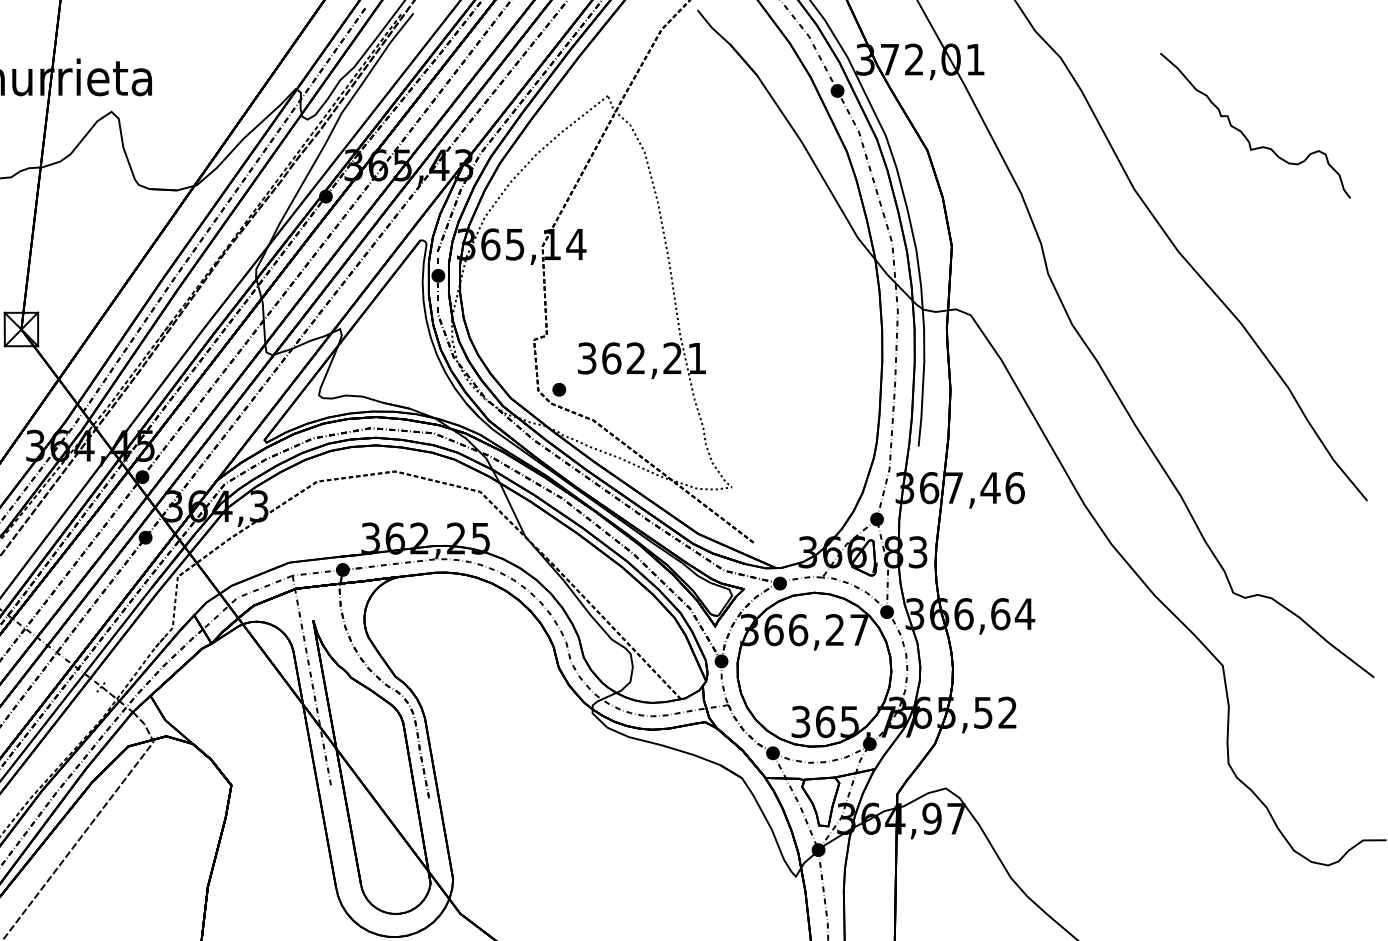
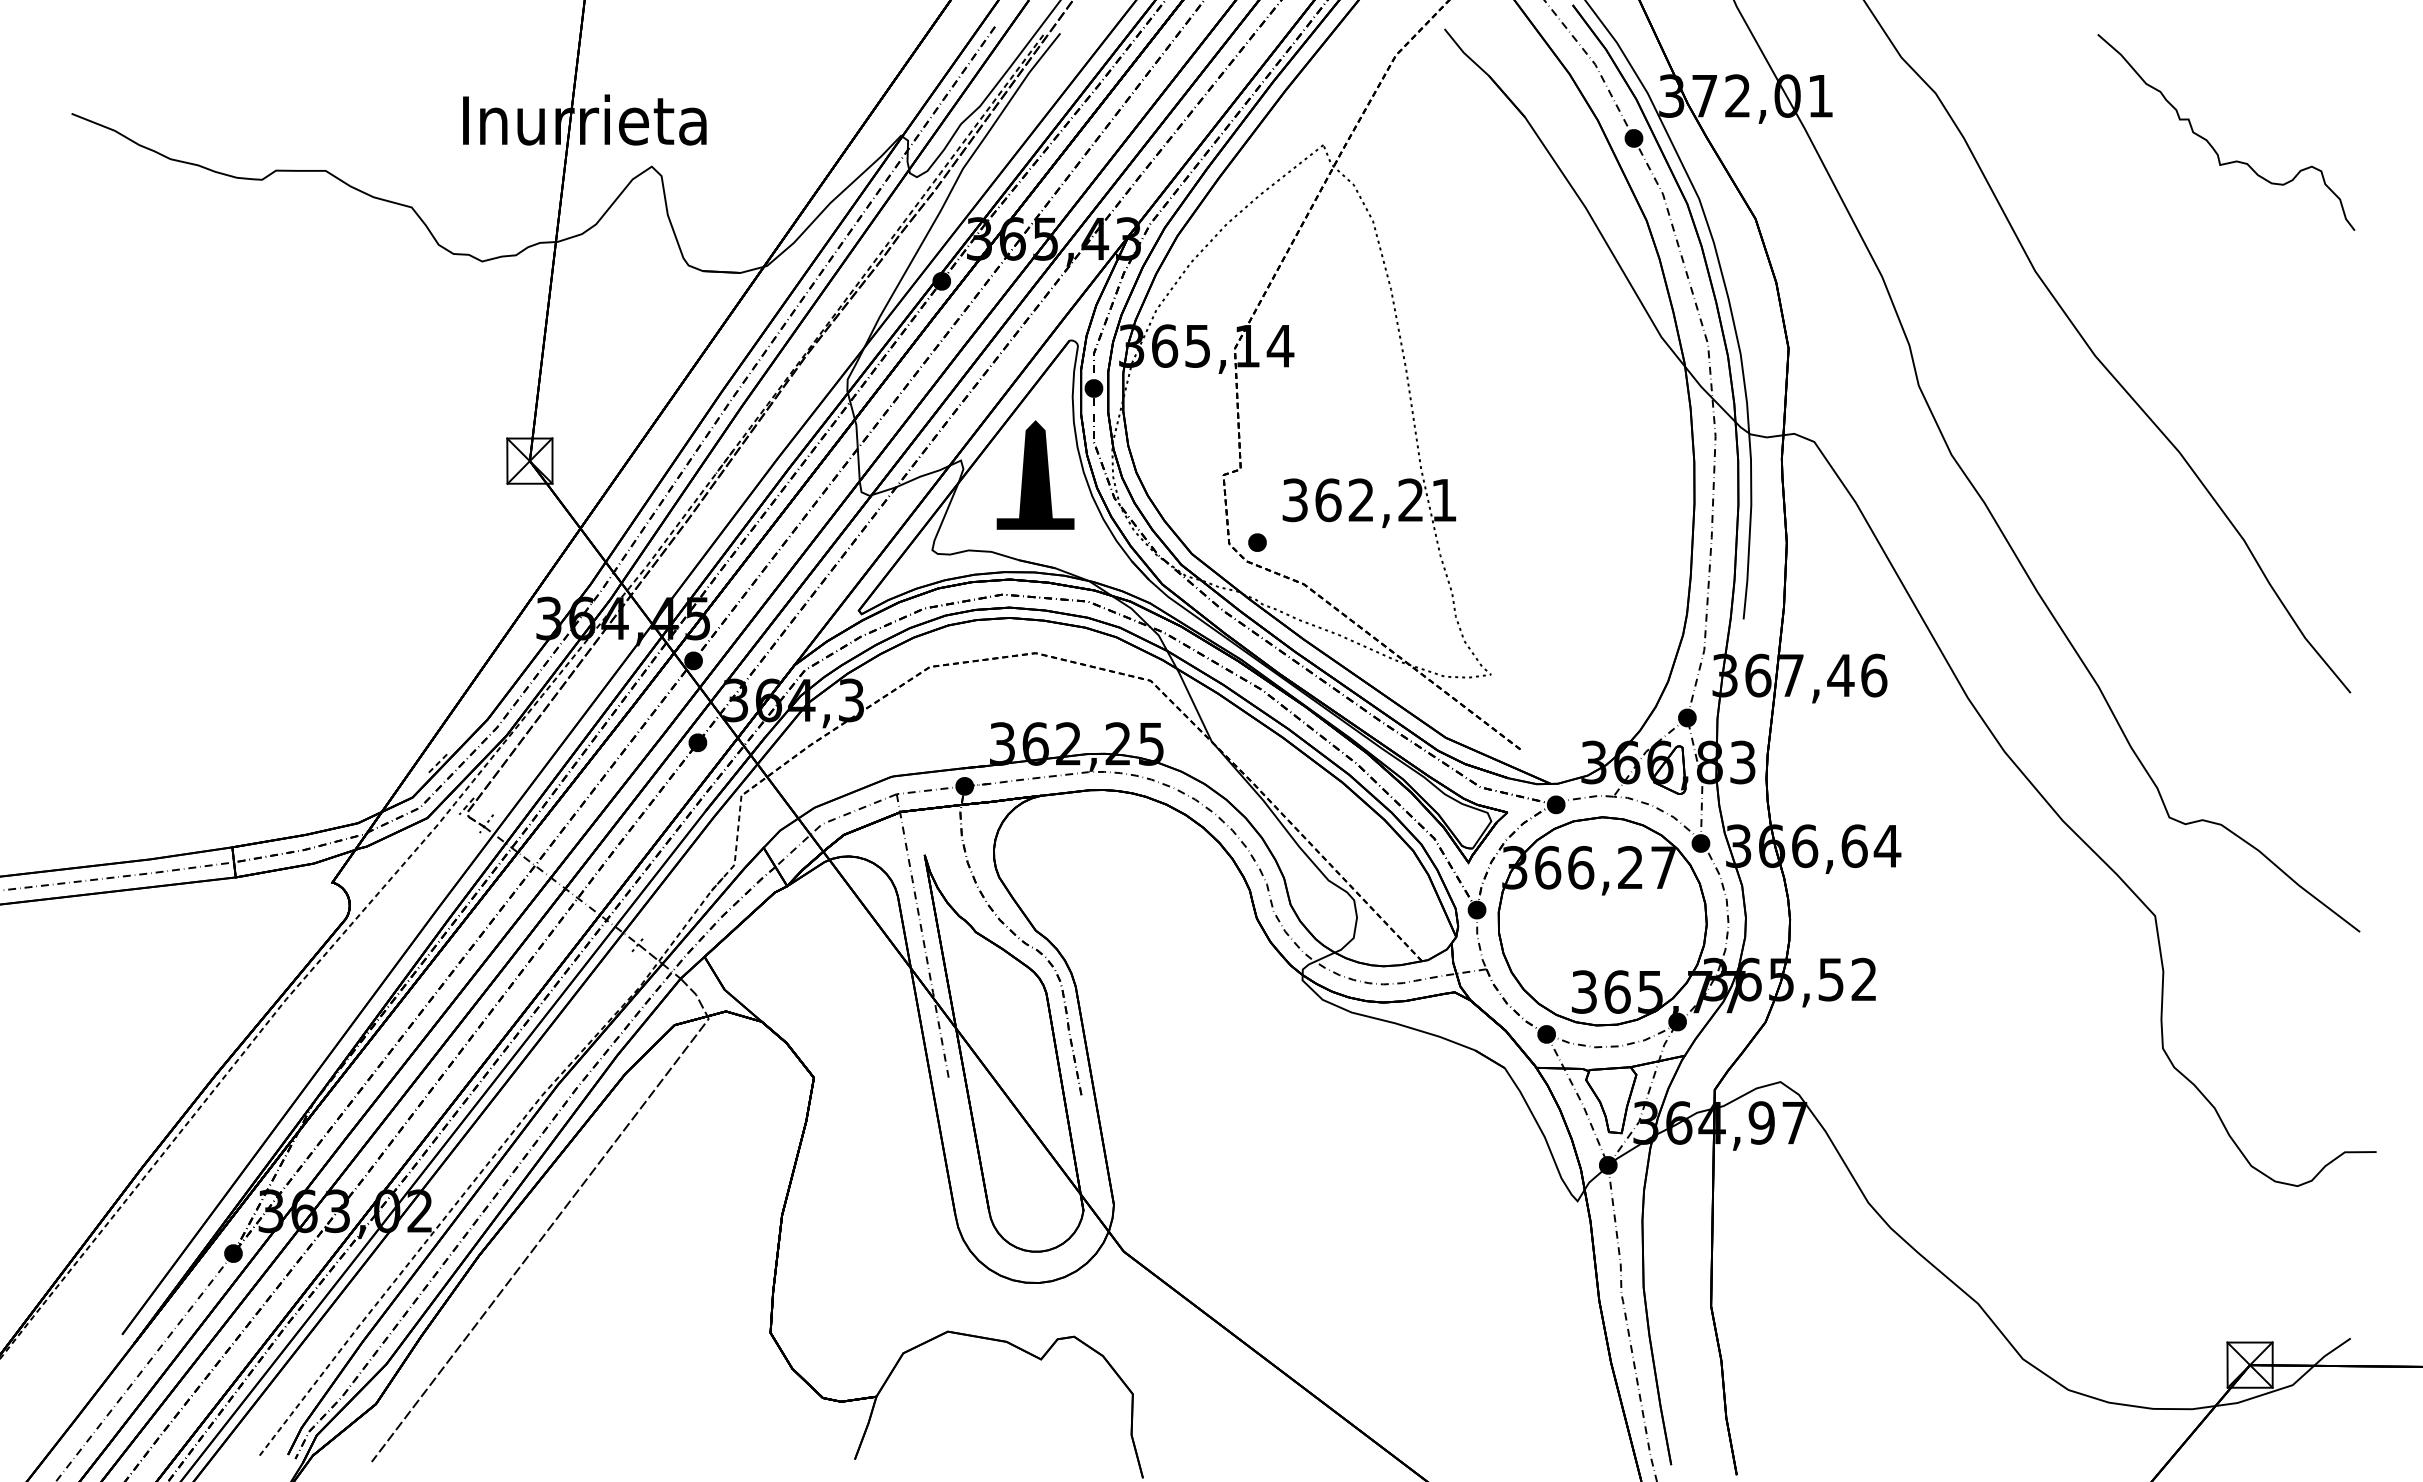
curve: (1245, 135) -> (2212, 145), moved
part: (395, 339) -> (1035, 474), added

